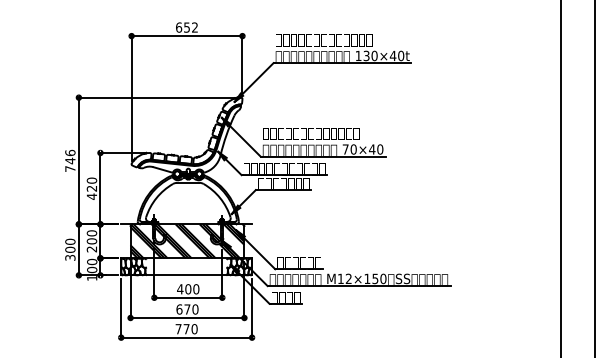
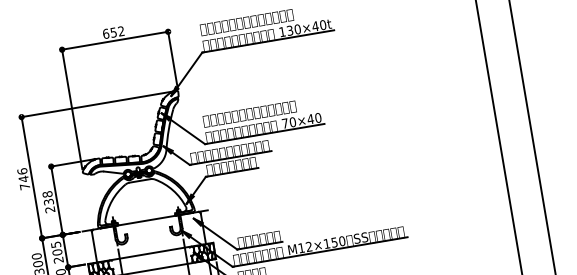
text: (91, 188) -> (48, 201), 420 -> 238
text: (91, 233) -> (55, 245), 200 -> 205
hatch: (187, 241) -> (148, 237), removed

